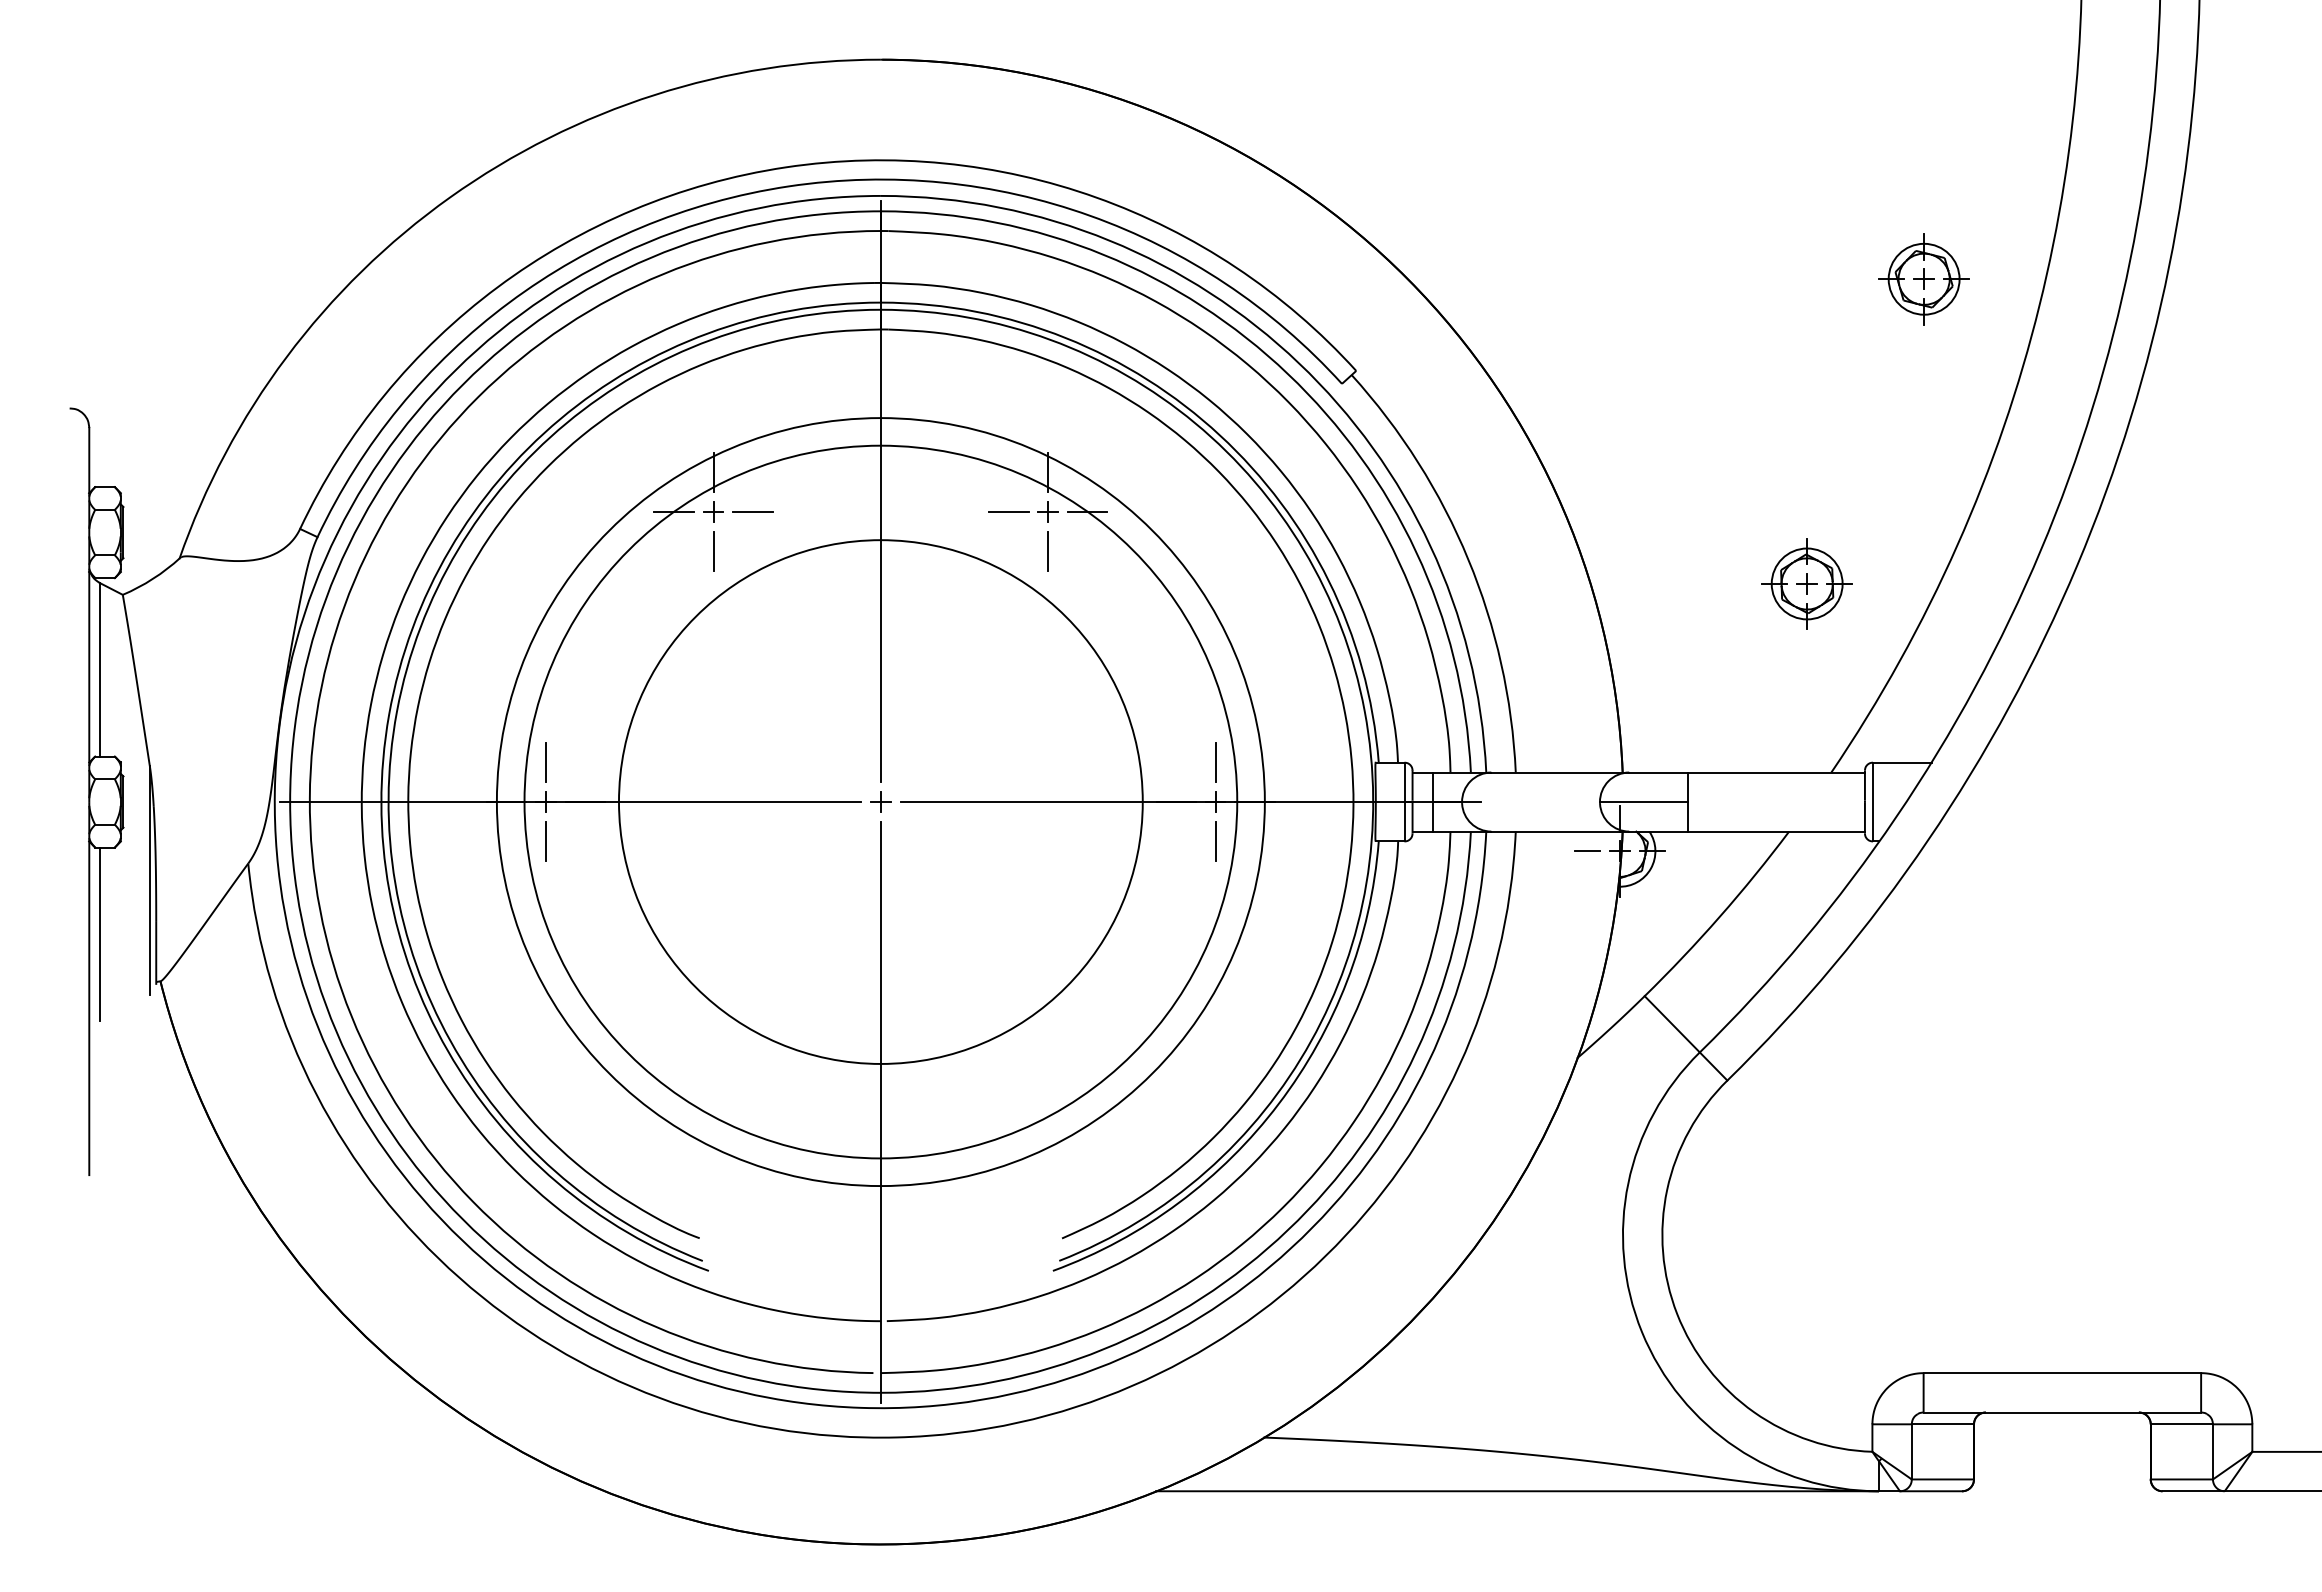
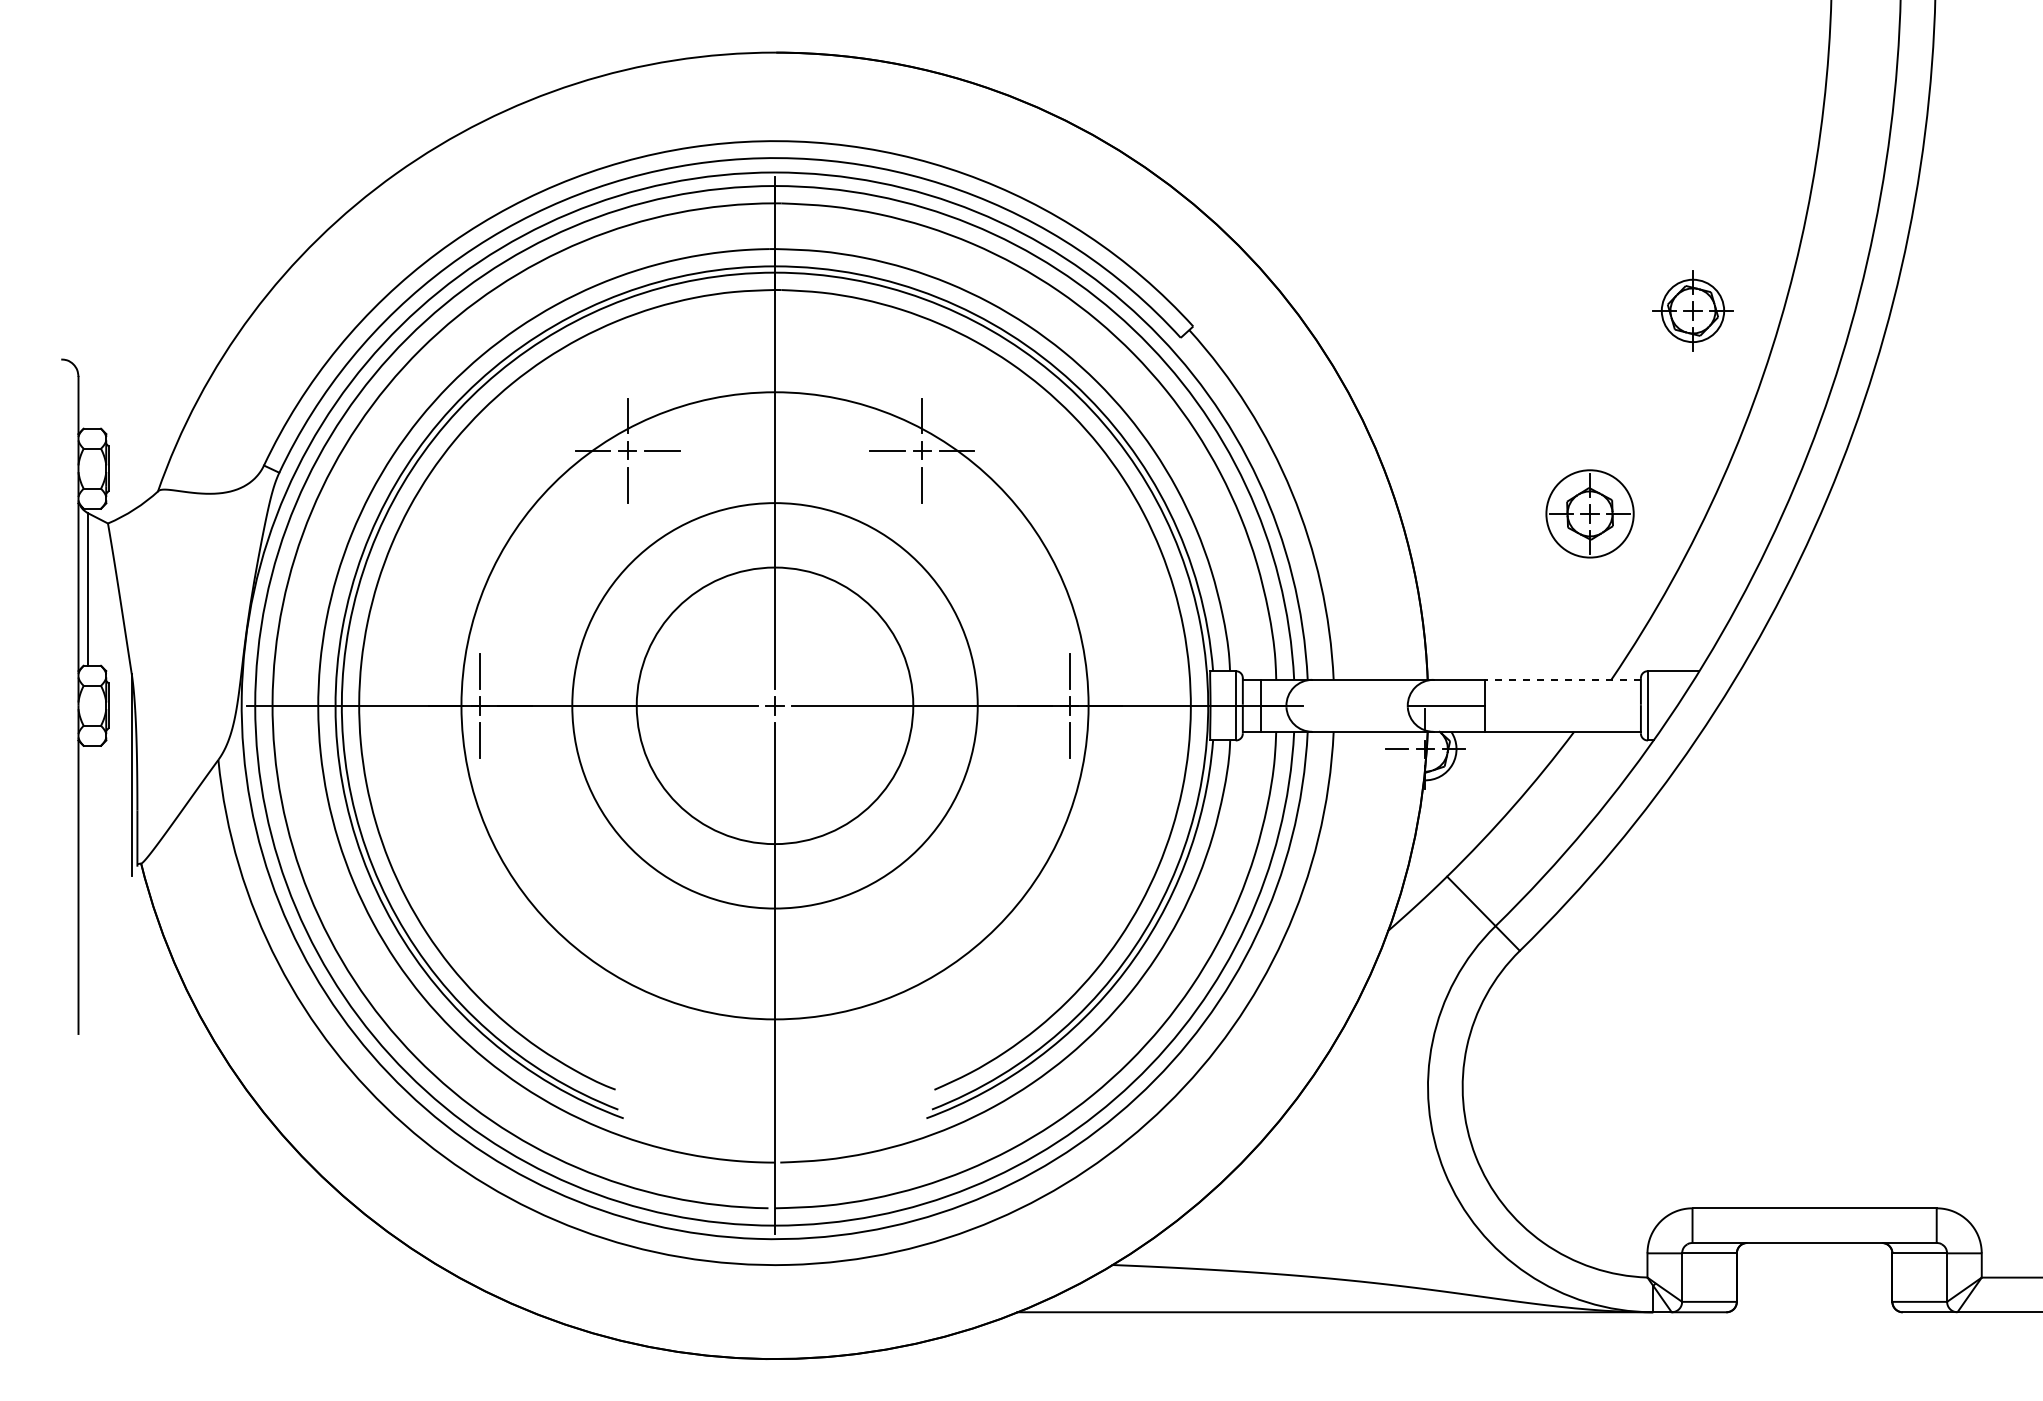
part: (1923, 279) -> (1692, 311), moved
circle: (1806, 583) -> (1589, 513), size x1.4
line: (1776, 772) -> (1563, 679), solid -> dashed
circle: (880, 801) -> (774, 705), size x0.6
circle: (880, 802) -> (774, 706), size x0.6
line: (99, 934) -> (87, 822), removed

